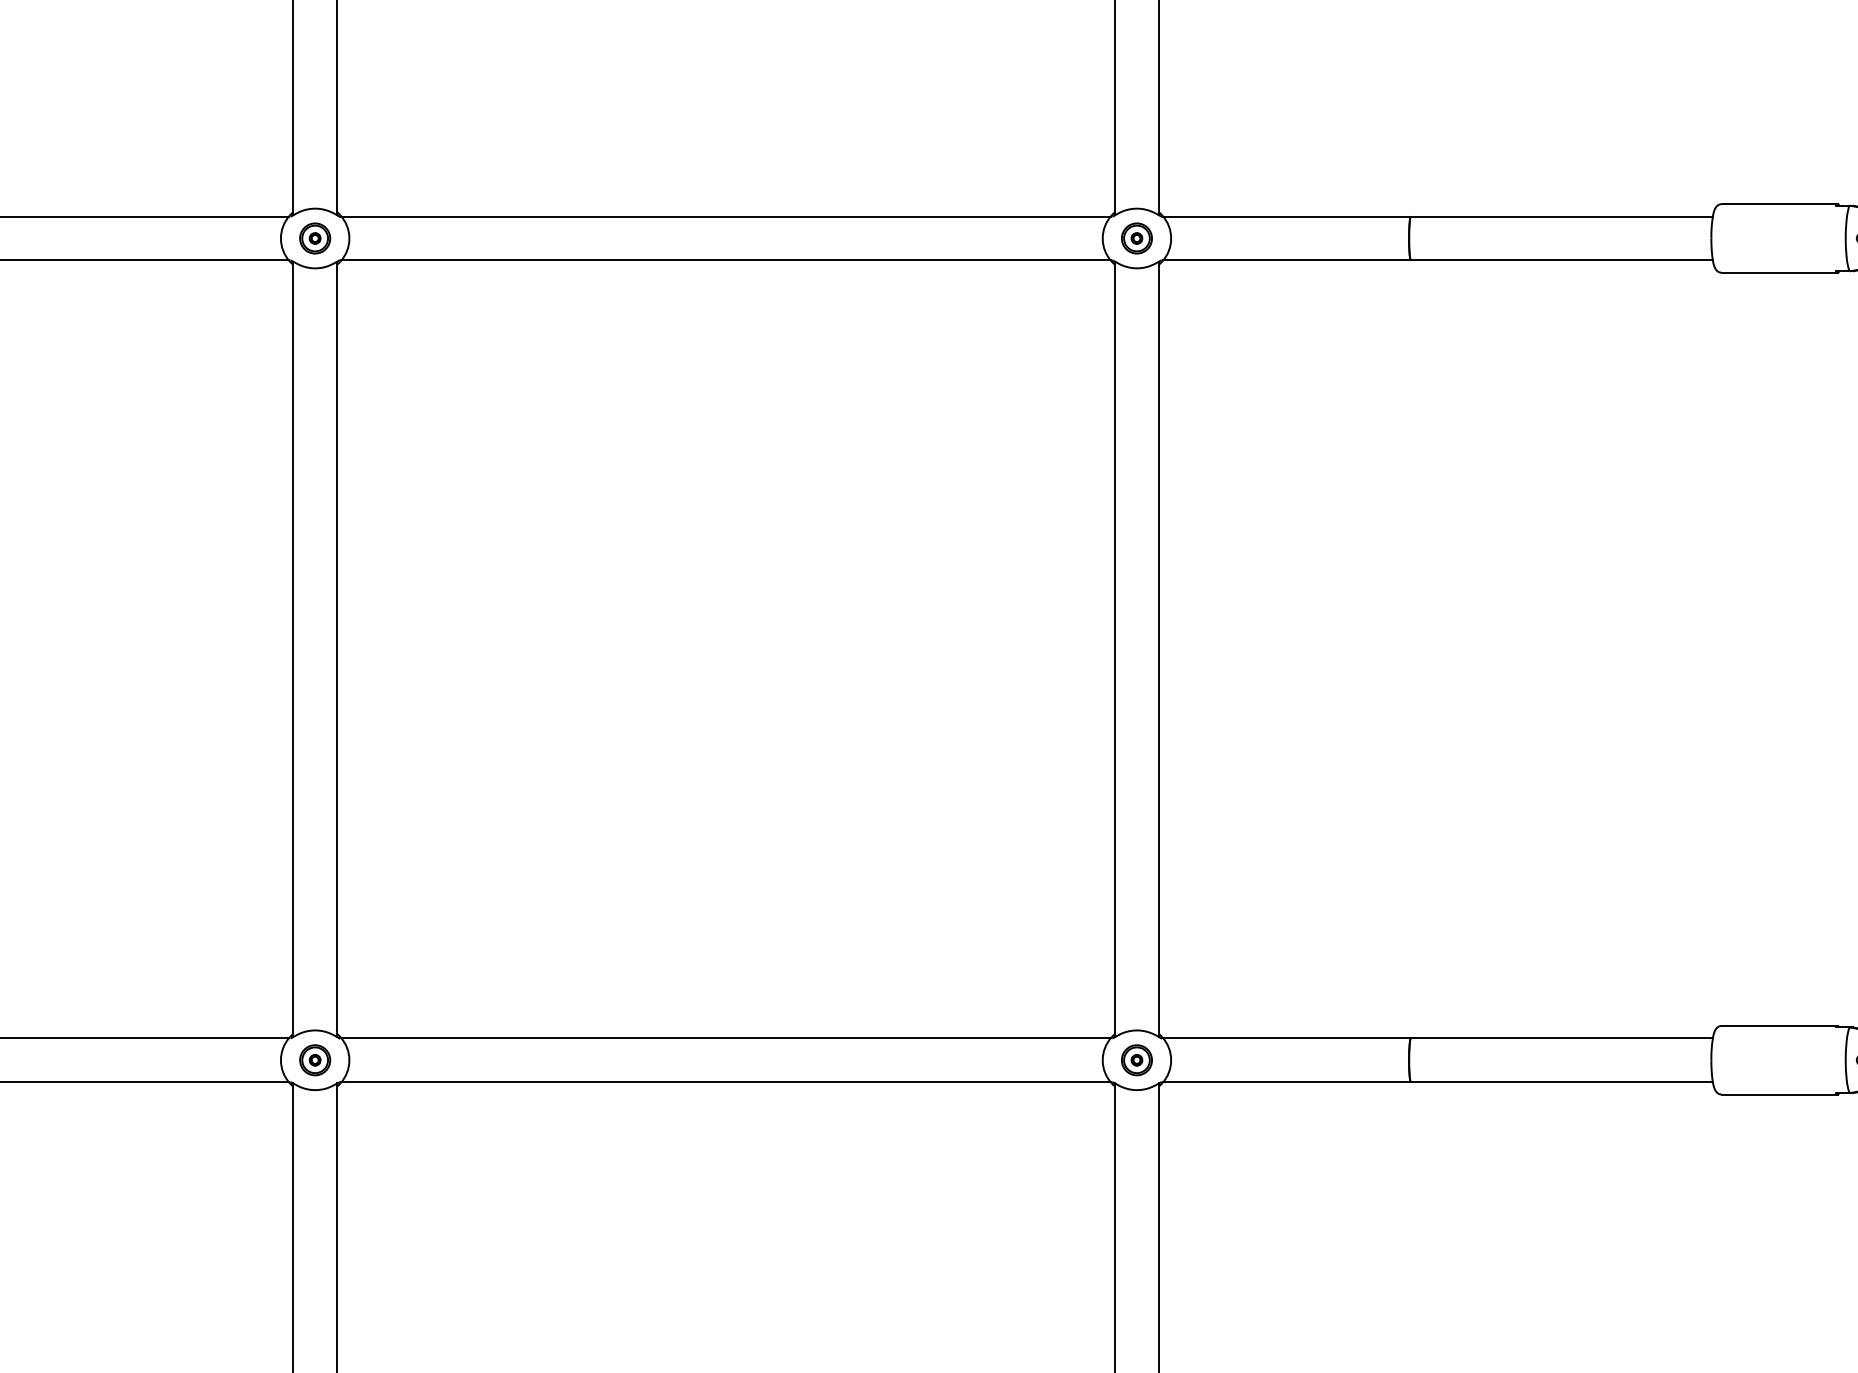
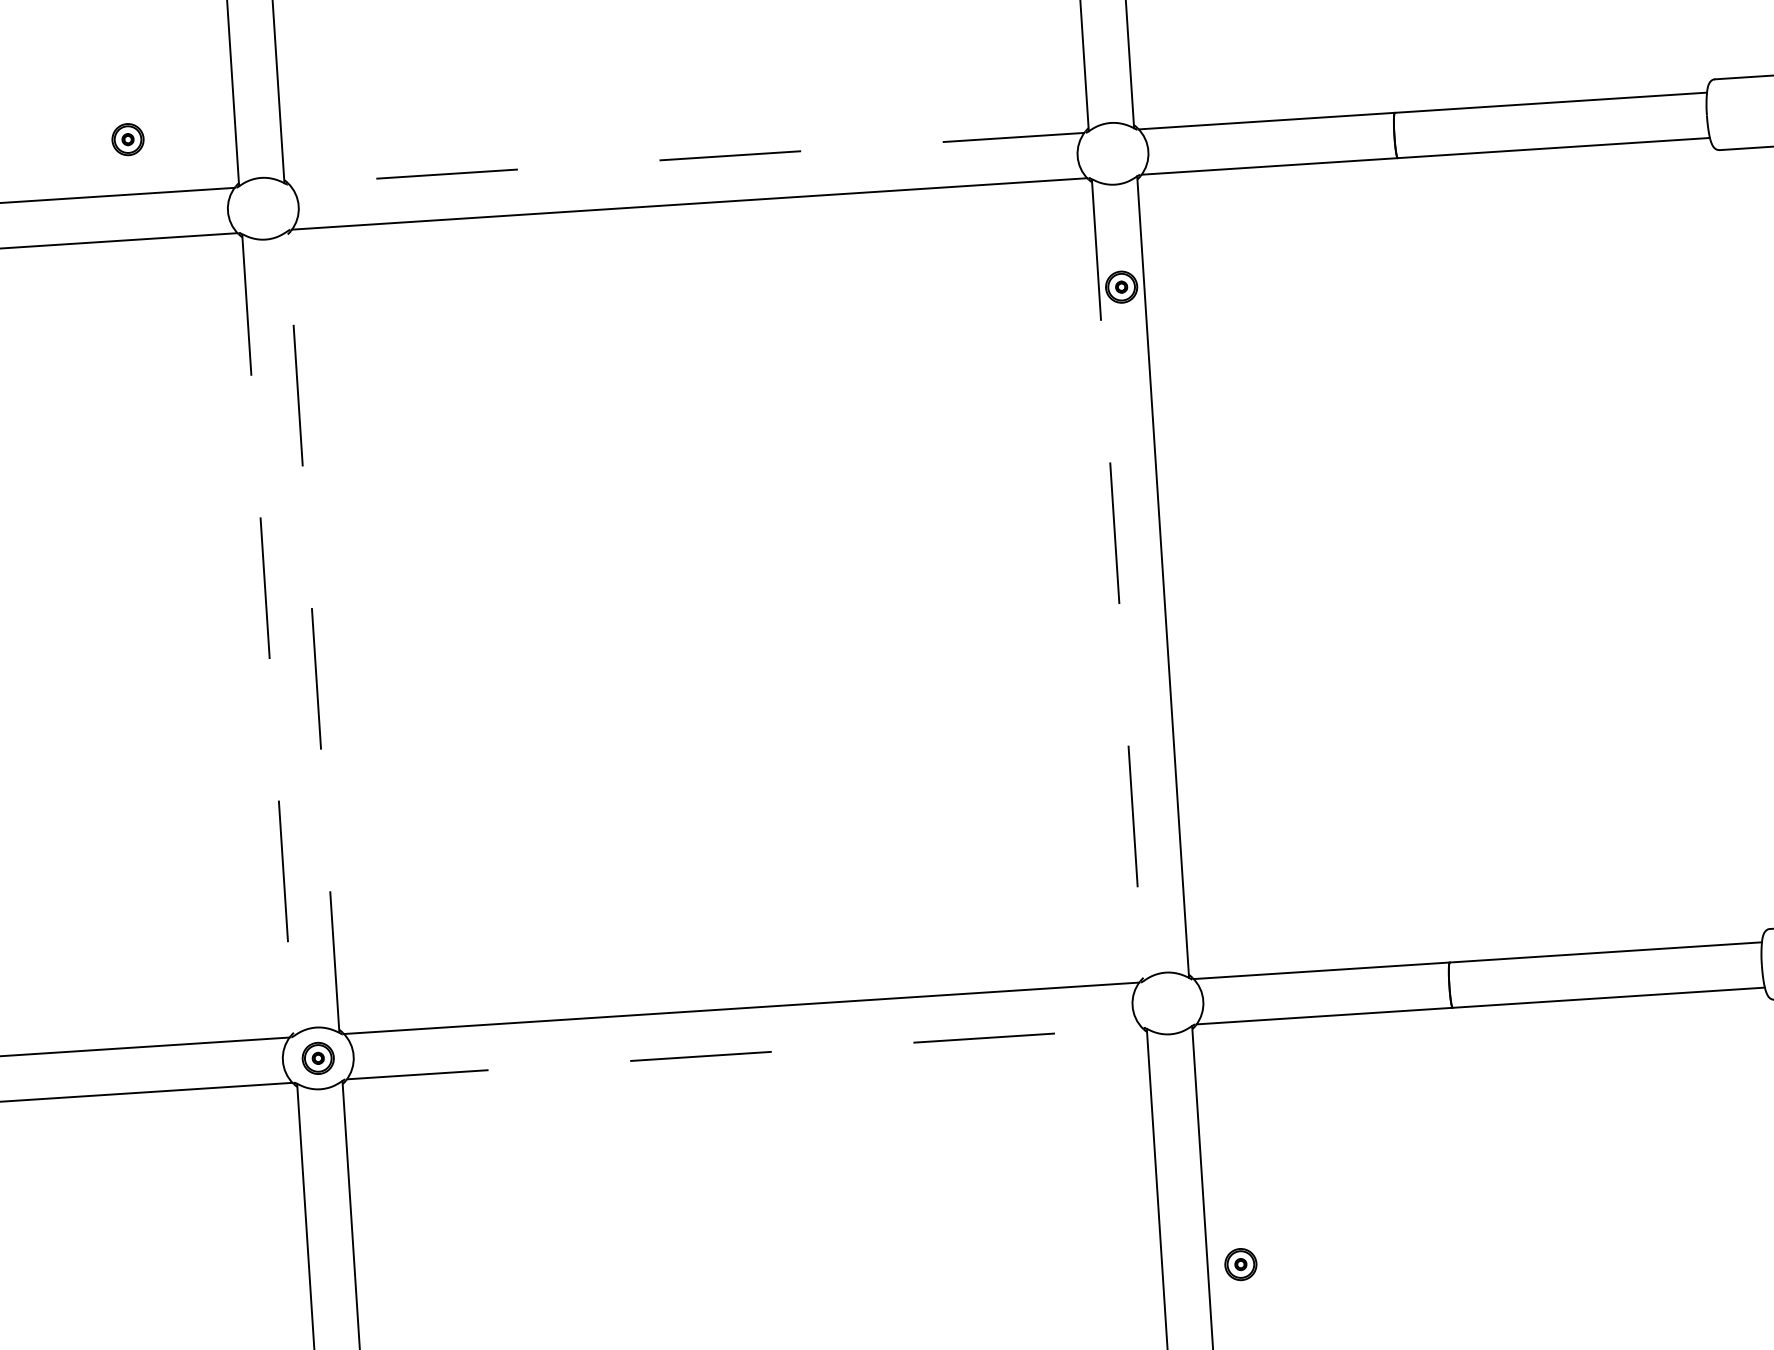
line: (726, 216) -> (687, 158), solid -> dashed
part: (315, 238) -> (128, 139), moved
part: (1136, 238) -> (1121, 287), moved
line: (293, 649) -> (268, 635), solid -> dashed
line: (337, 649) -> (313, 632), solid -> dashed
line: (1115, 649) -> (1118, 580), solid -> dashed
part: (1136, 1060) -> (1240, 1264), moved
line: (726, 1082) -> (745, 1053), solid -> dashed

